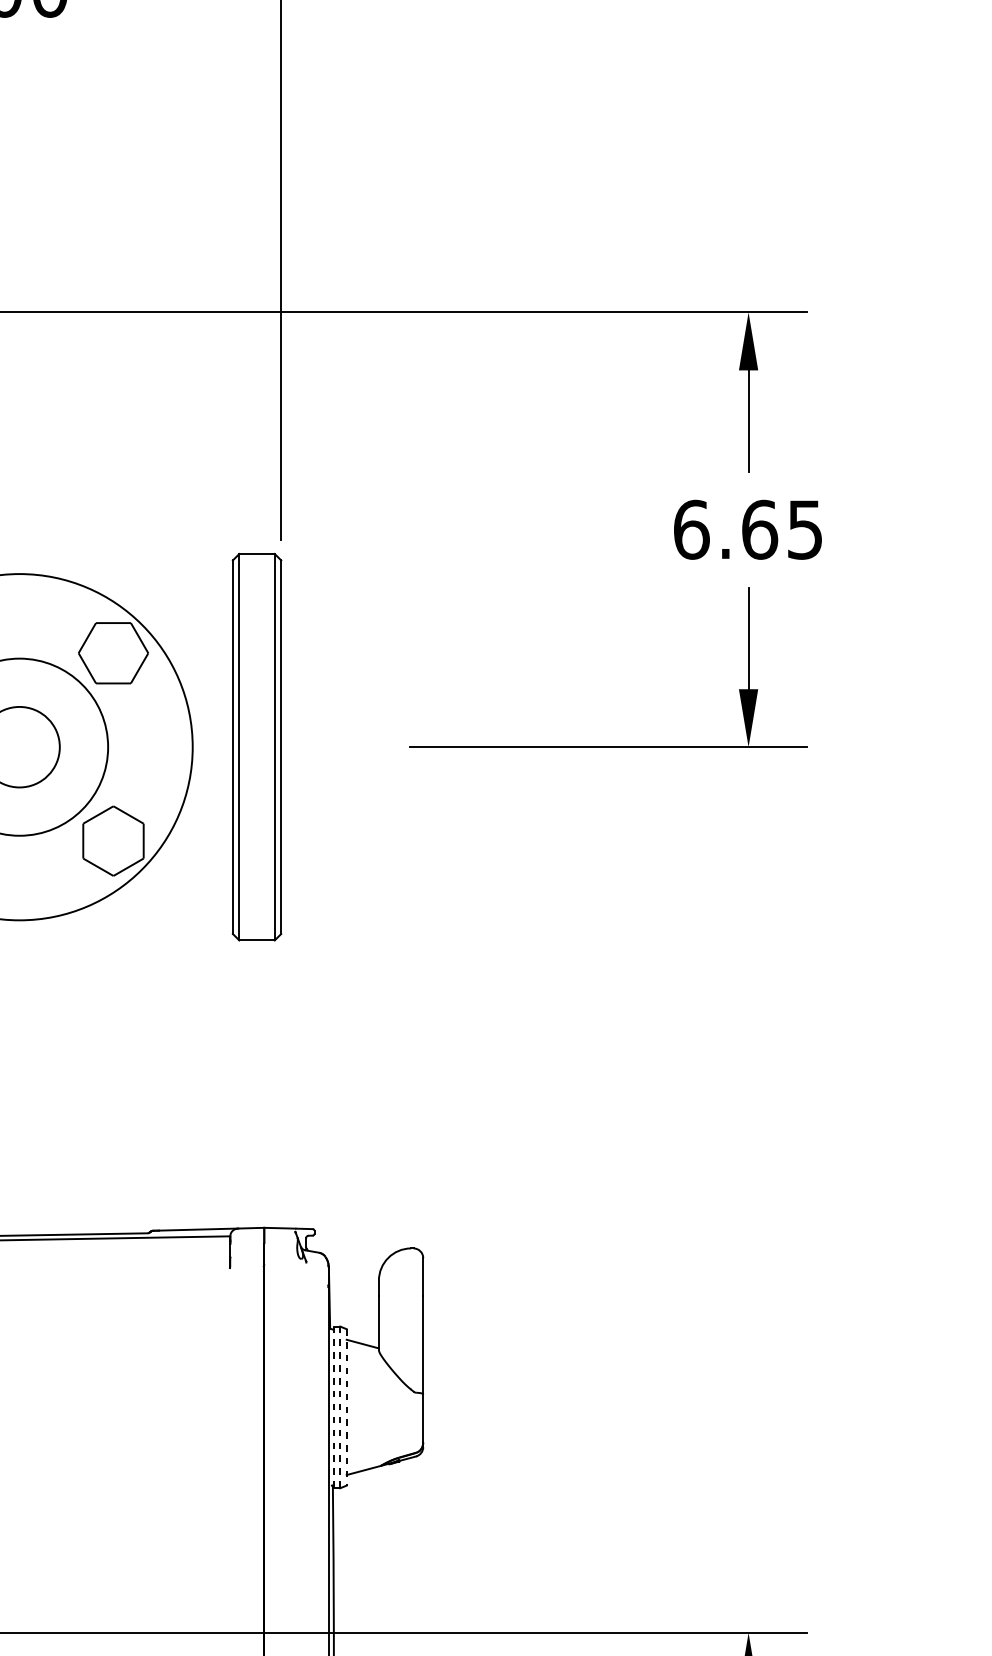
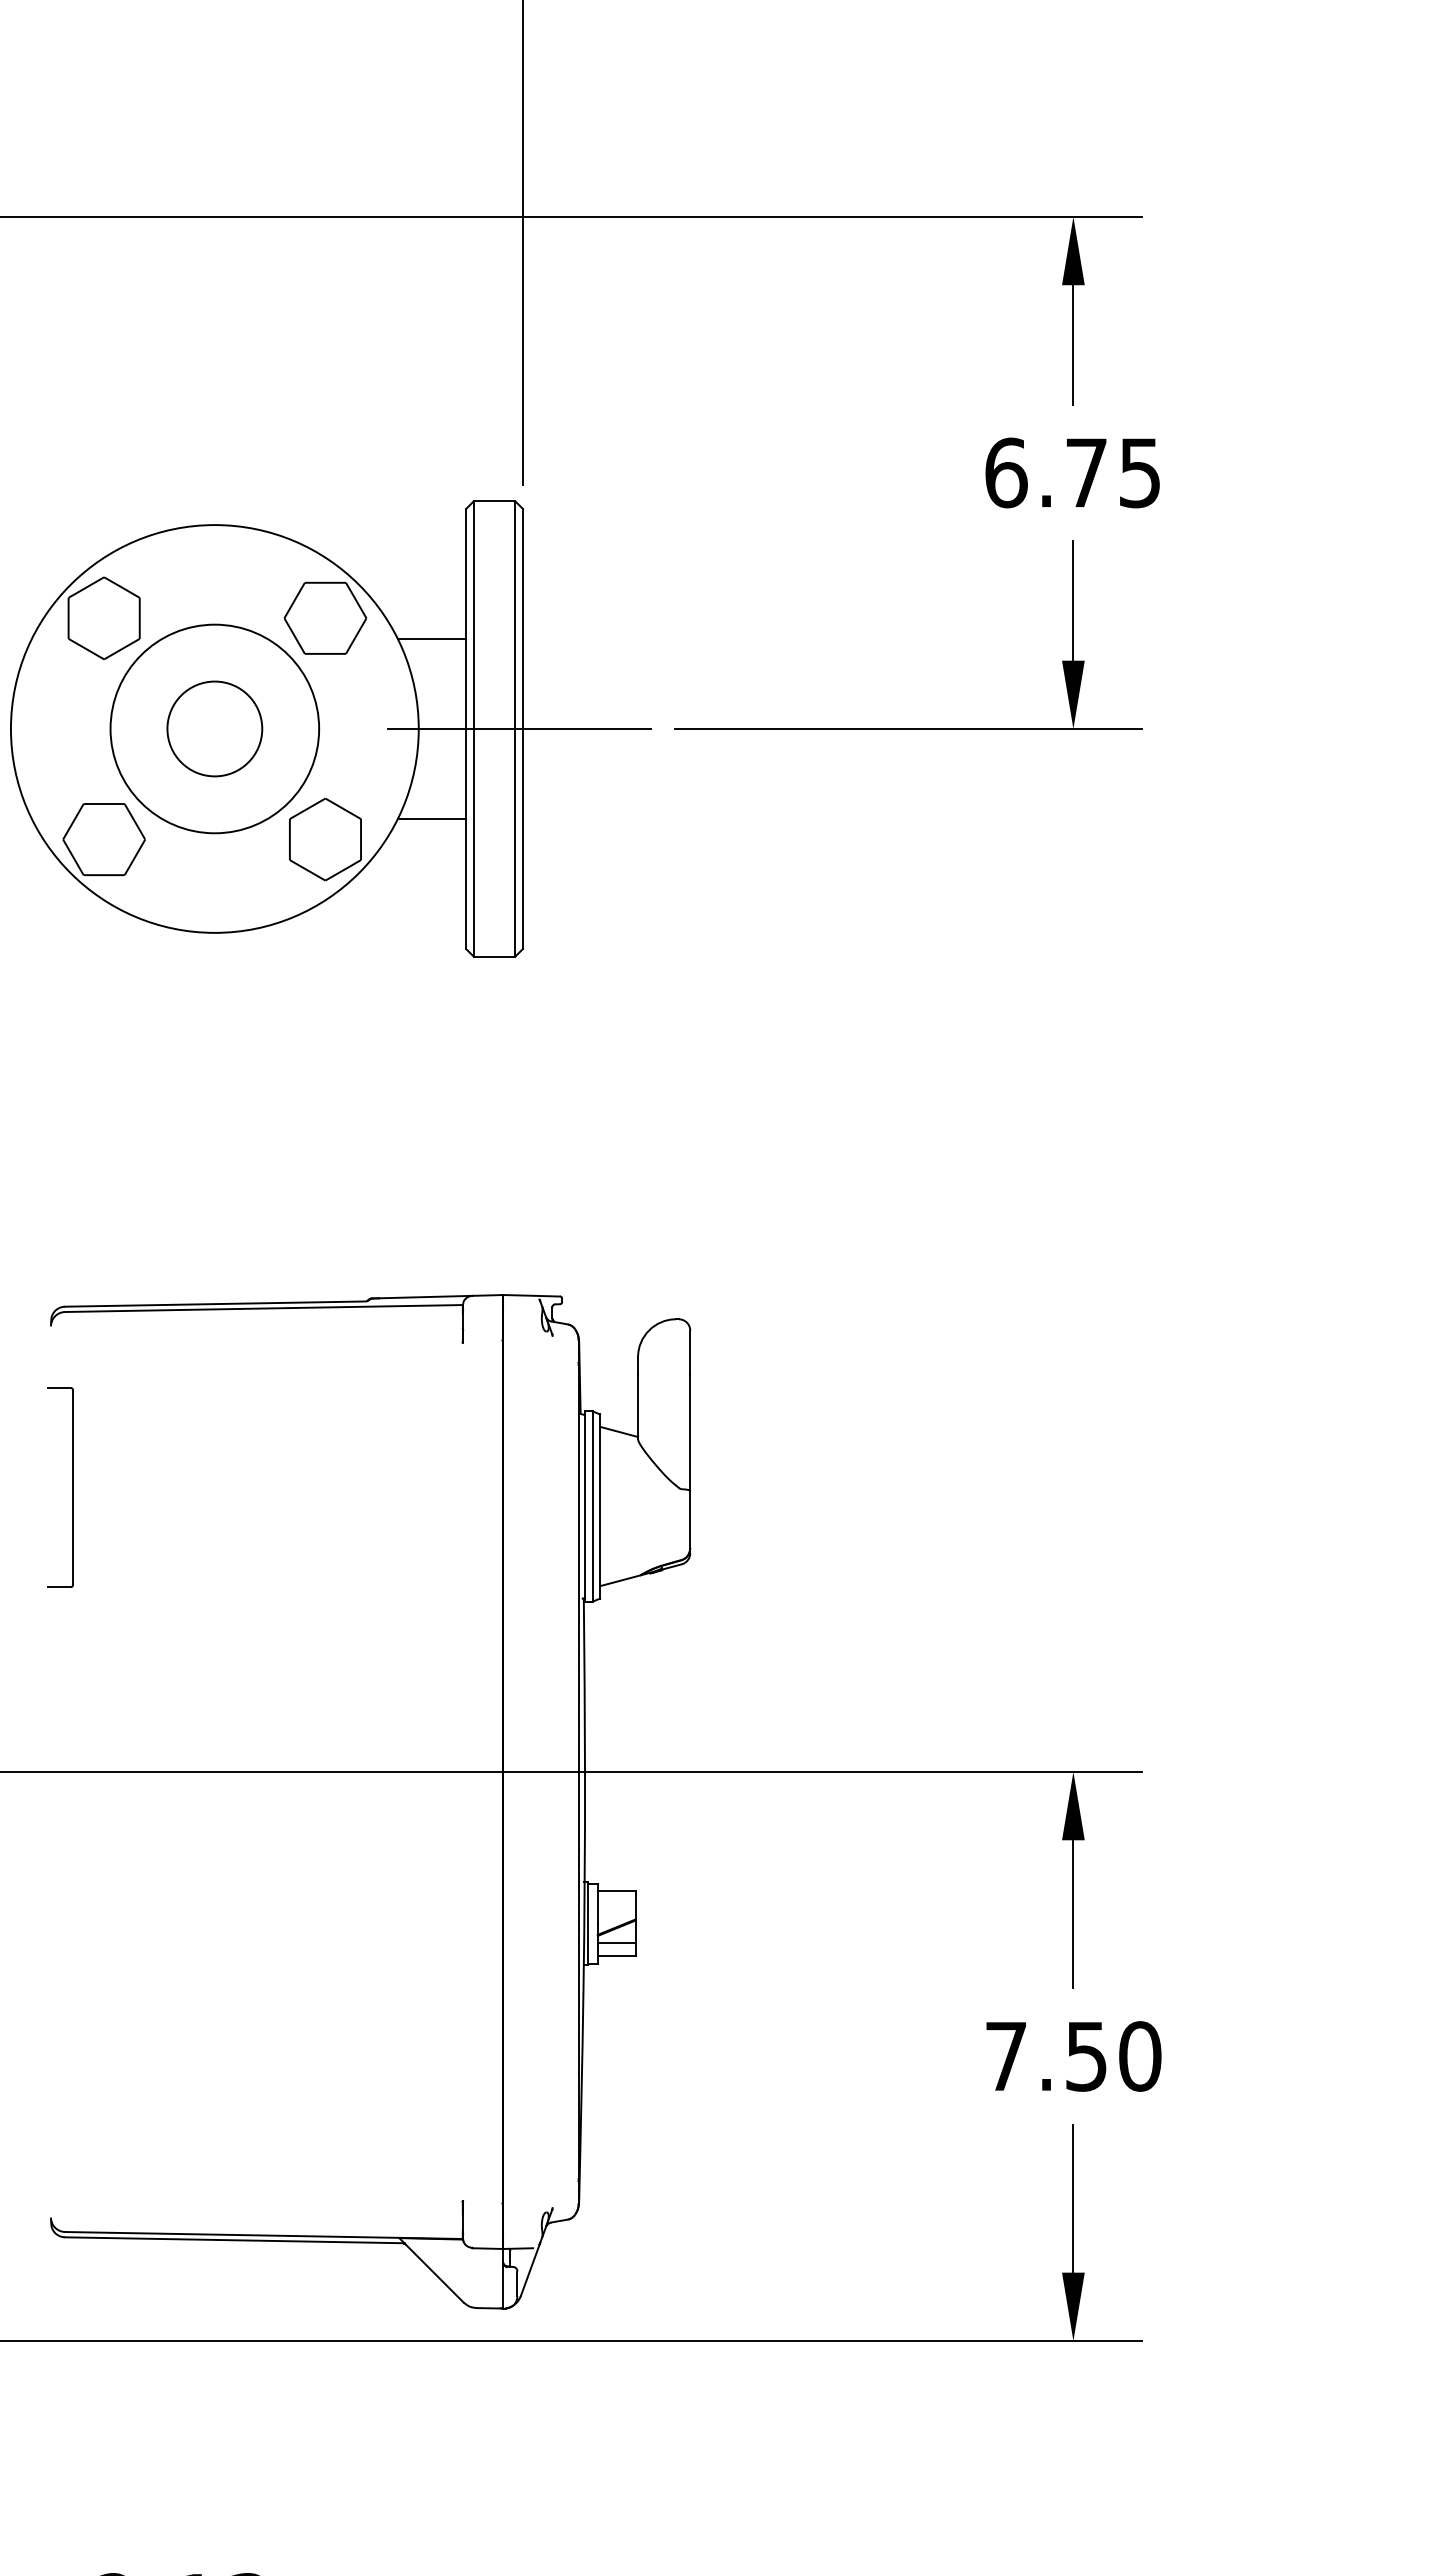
text: (760, 529) -> (1087, 472), 6.65 -> 6.75
line: (203, 670) -> (431, 638), added
line: (277, 746) -> (518, 728), added
line: (203, 824) -> (431, 819), added
line: (333, 1408) -> (584, 1507), dashed -> solid
line: (340, 1408) -> (592, 1507), dashed -> solid
line: (347, 1408) -> (600, 1507), dashed -> solid

